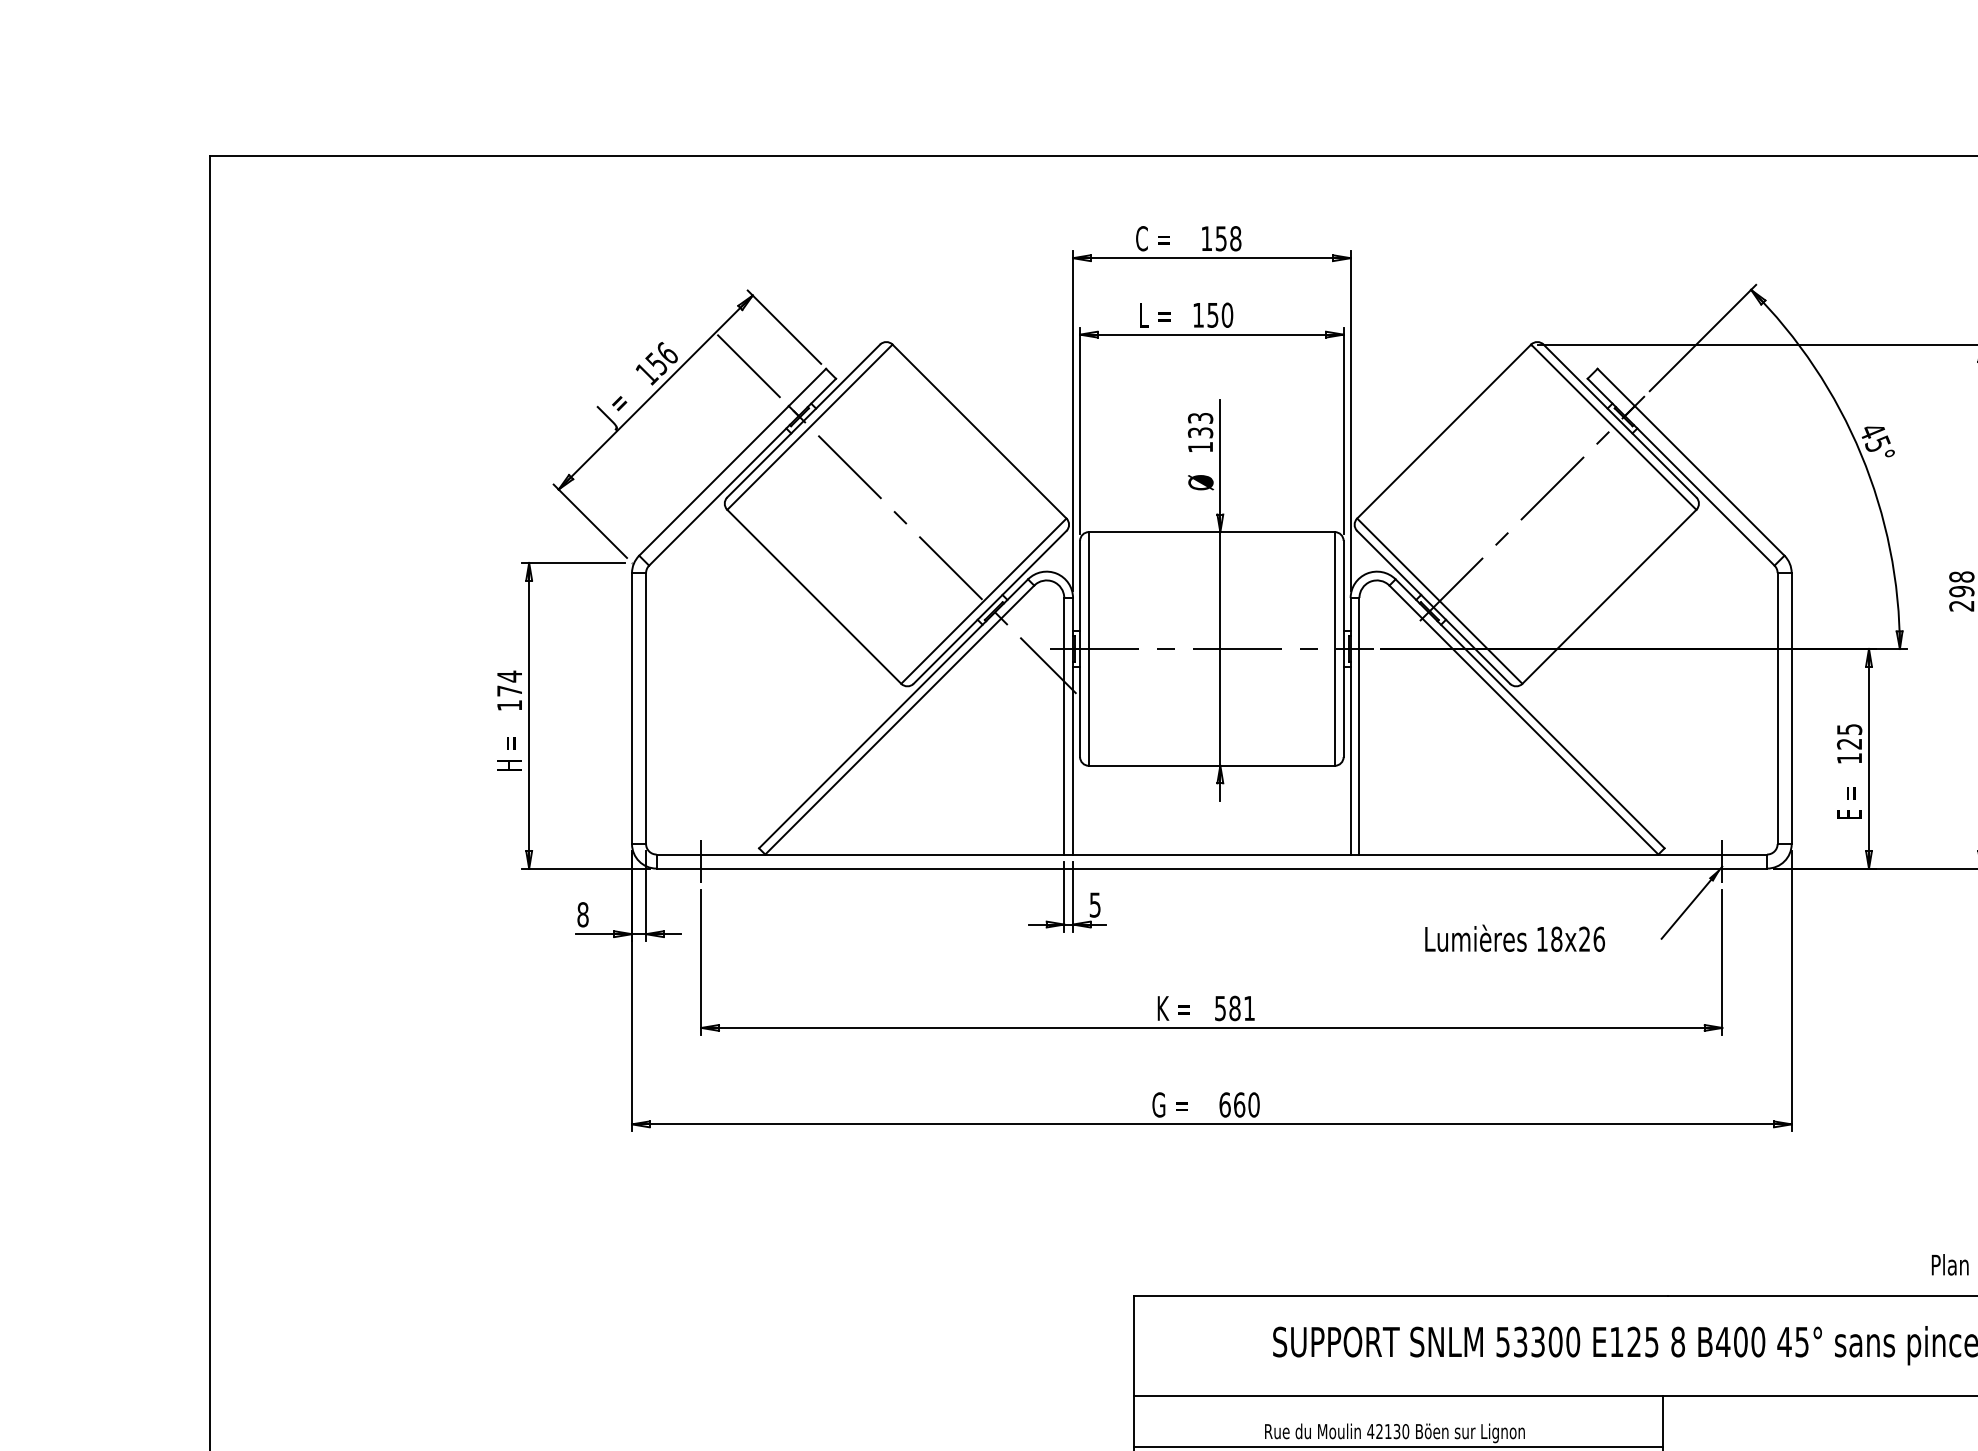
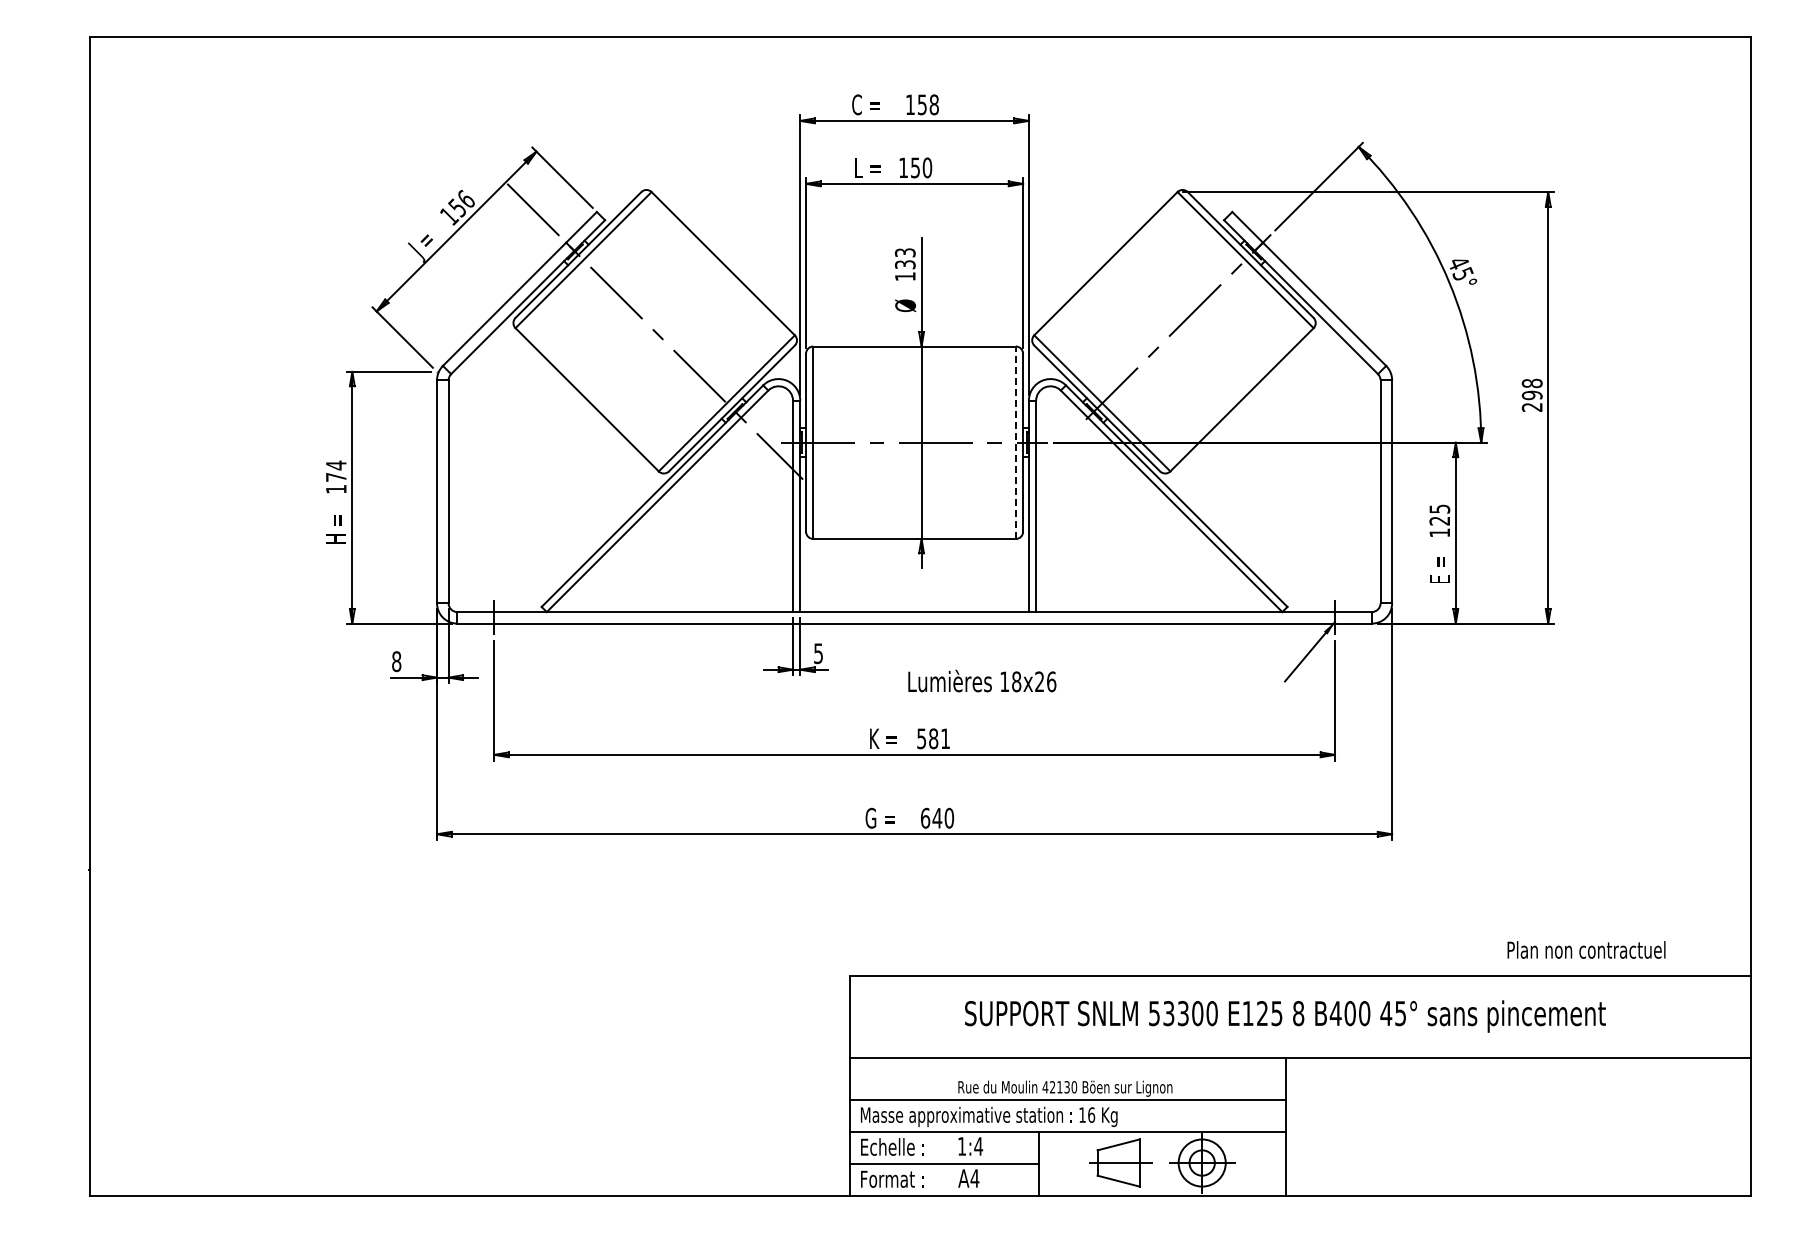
line: (1334, 648) -> (1015, 442), solid -> dashed
text: (1515, 937) -> (982, 680), moved
text: (1239, 1104) -> (937, 817), 660 -> 640

